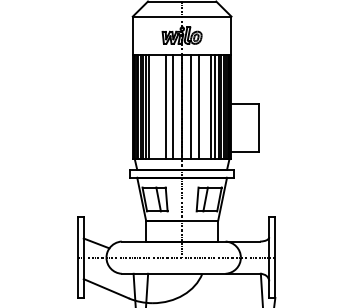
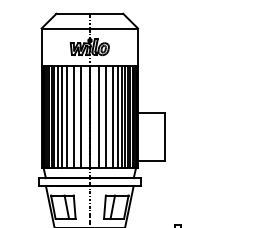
line: (153, 106) -> (61, 116), added
line: (158, 106) -> (66, 116), added
line: (205, 106) -> (112, 116), added

